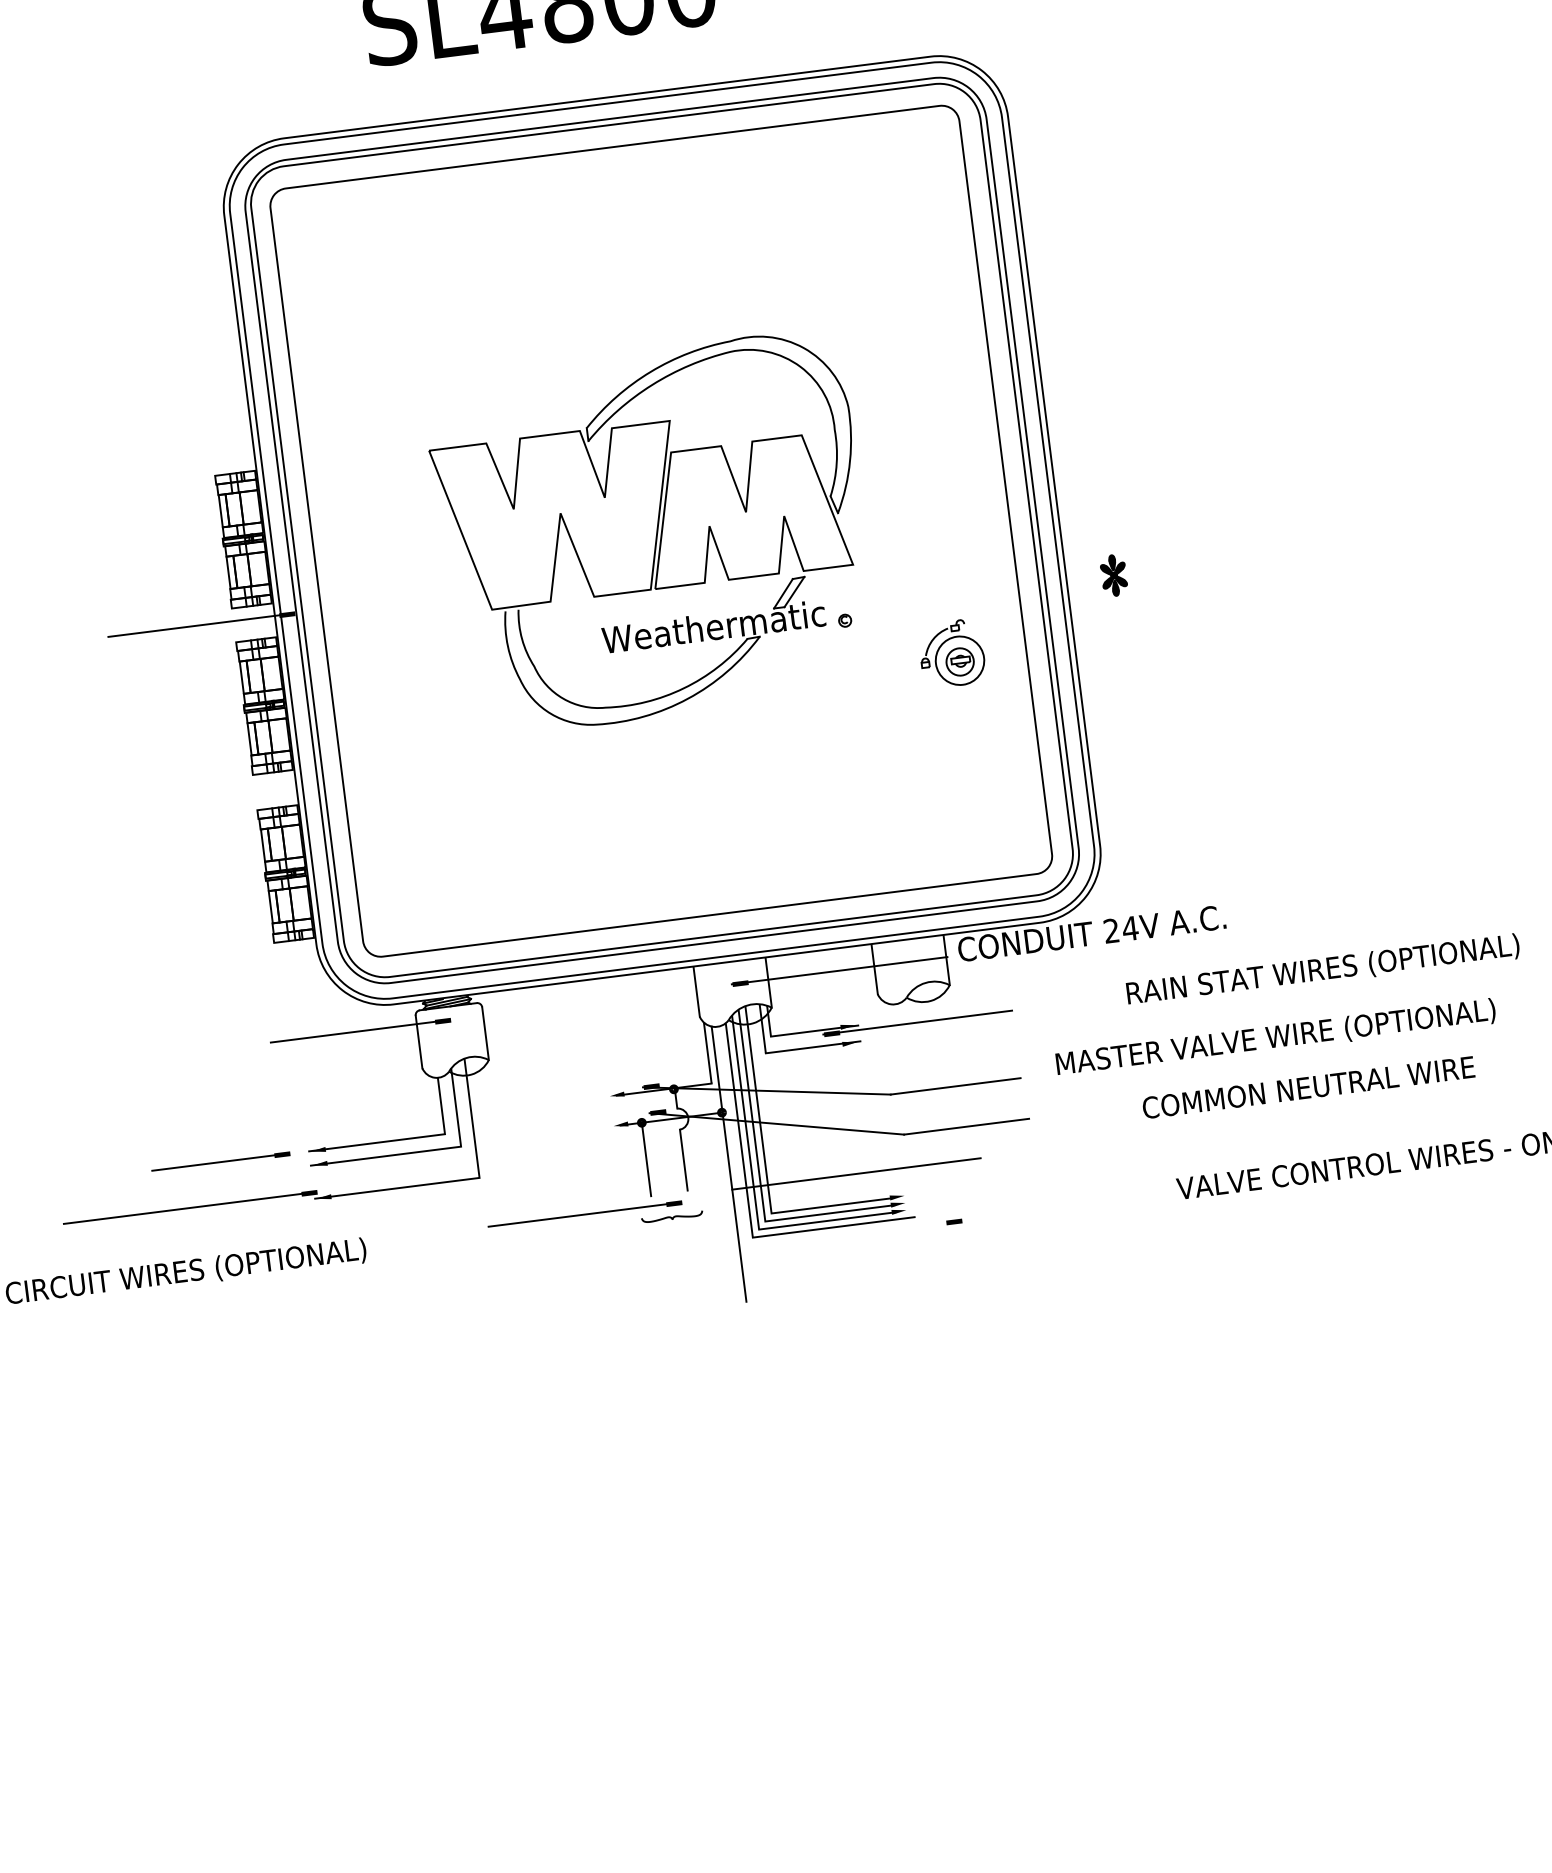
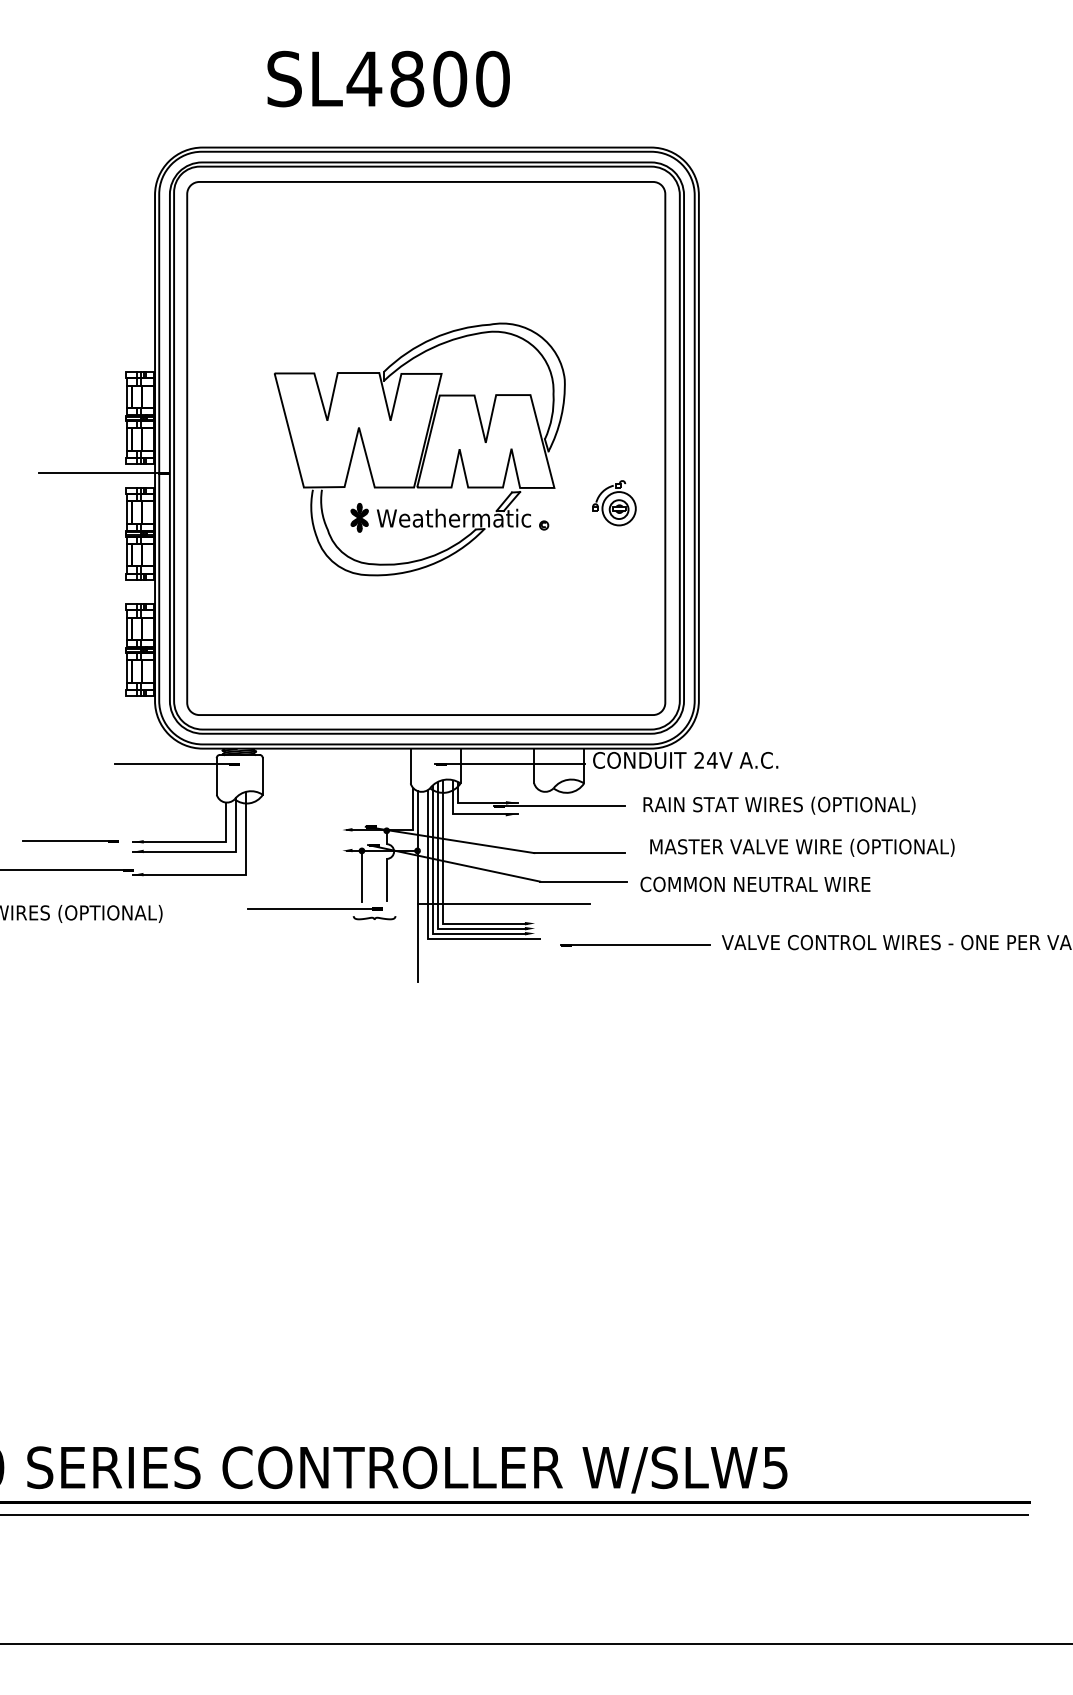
part: (1113, 575) -> (359, 517), moved
part: (952, 654) -> (614, 503), moved
text: (1323, 970) -> (779, 805), moved
text: (1308, 1087) -> (755, 884), moved
line: (1053, 1209) -> (635, 945), added

